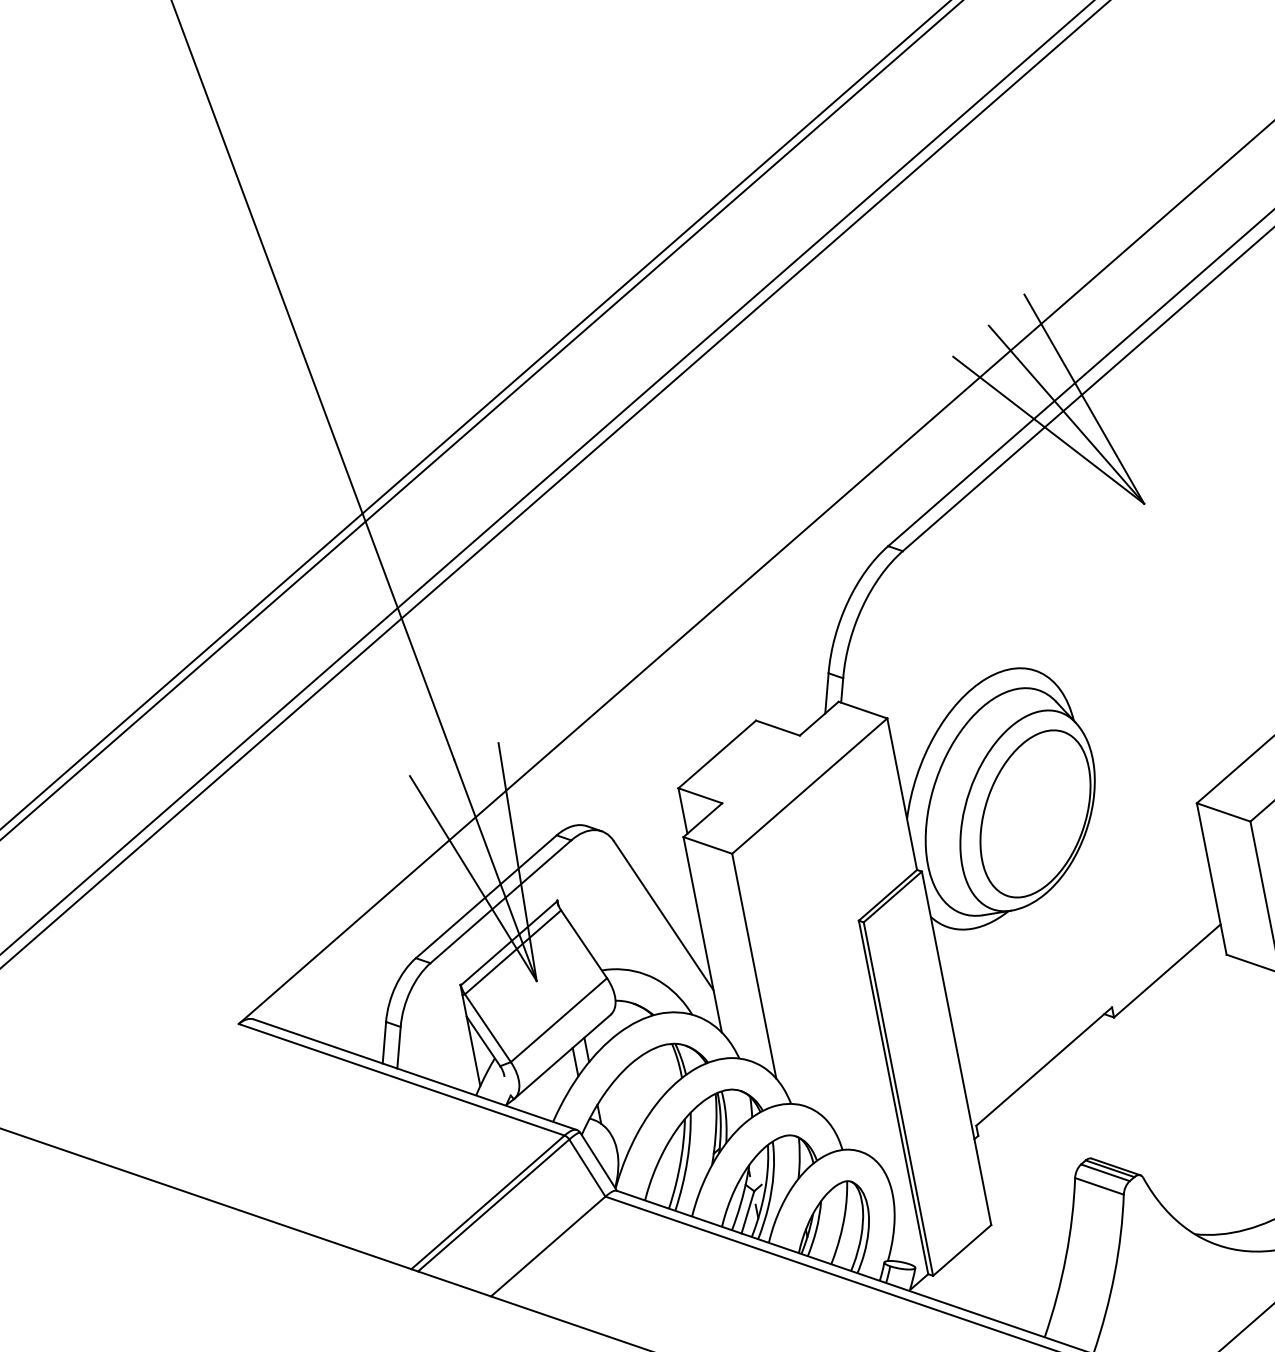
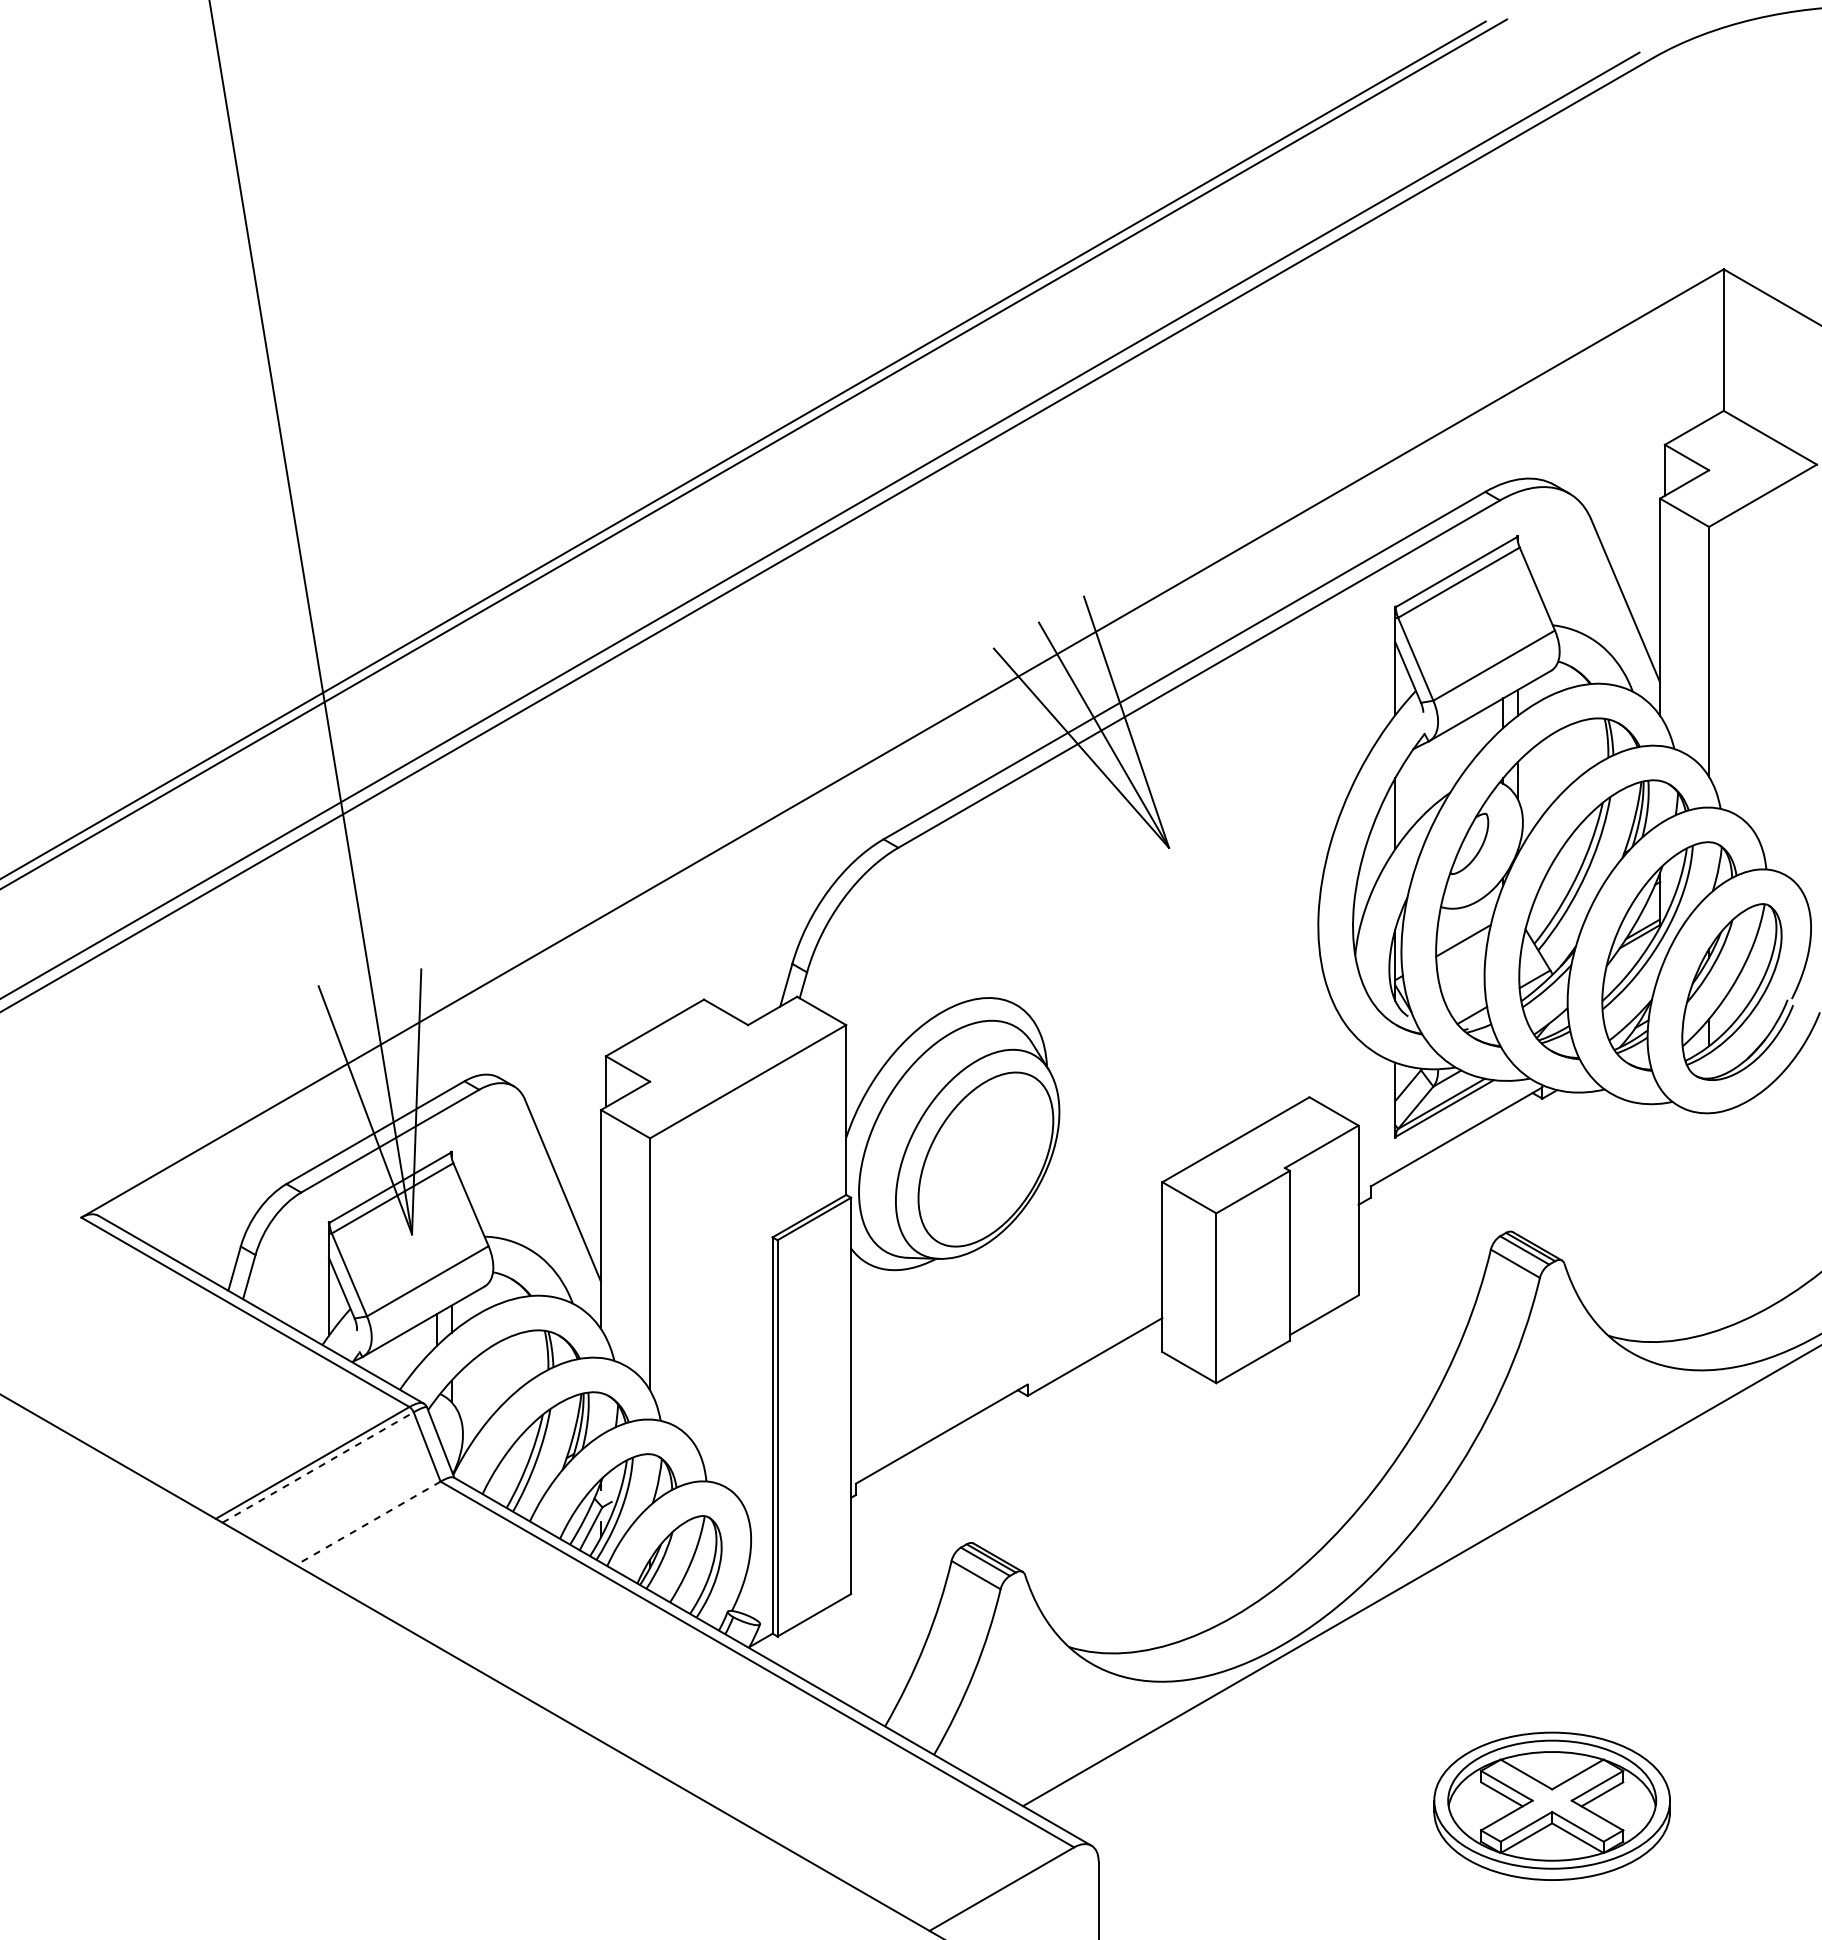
line: (494, 1205) -> (318, 1467), solid -> dashed
line: (548, 1246) -> (368, 1523), solid -> dashed

